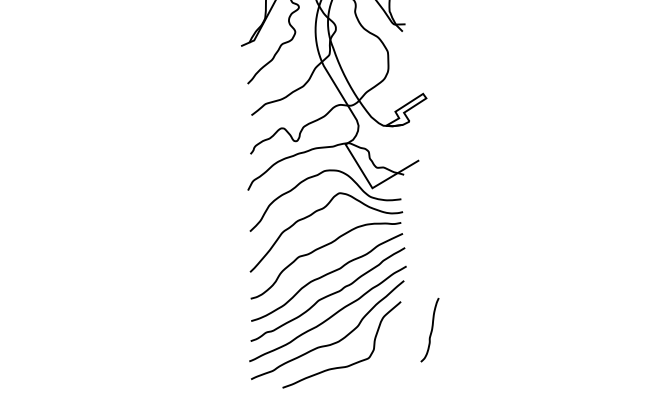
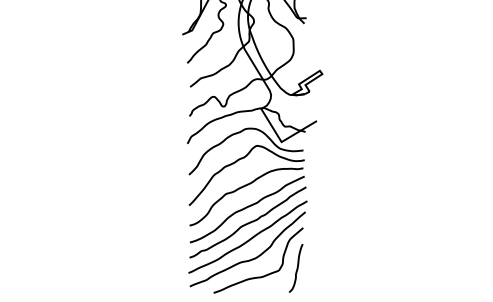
curve: (430, 330) -> (296, 268), moved

